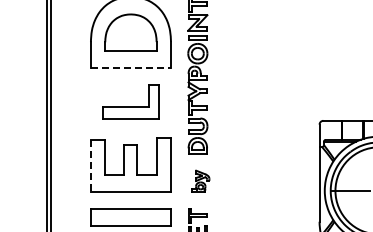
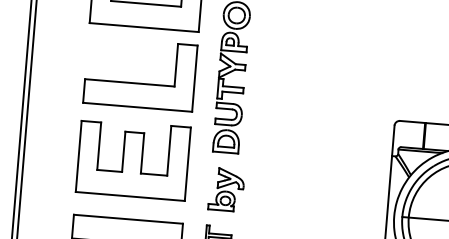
line: (131, 68) -> (144, 28), dashed -> solid
part: (130, 102) -> (139, 74), size x1.43
line: (90, 166) -> (78, 157), dashed -> solid
part: (200, 181) -> (226, 189), size x1.43

